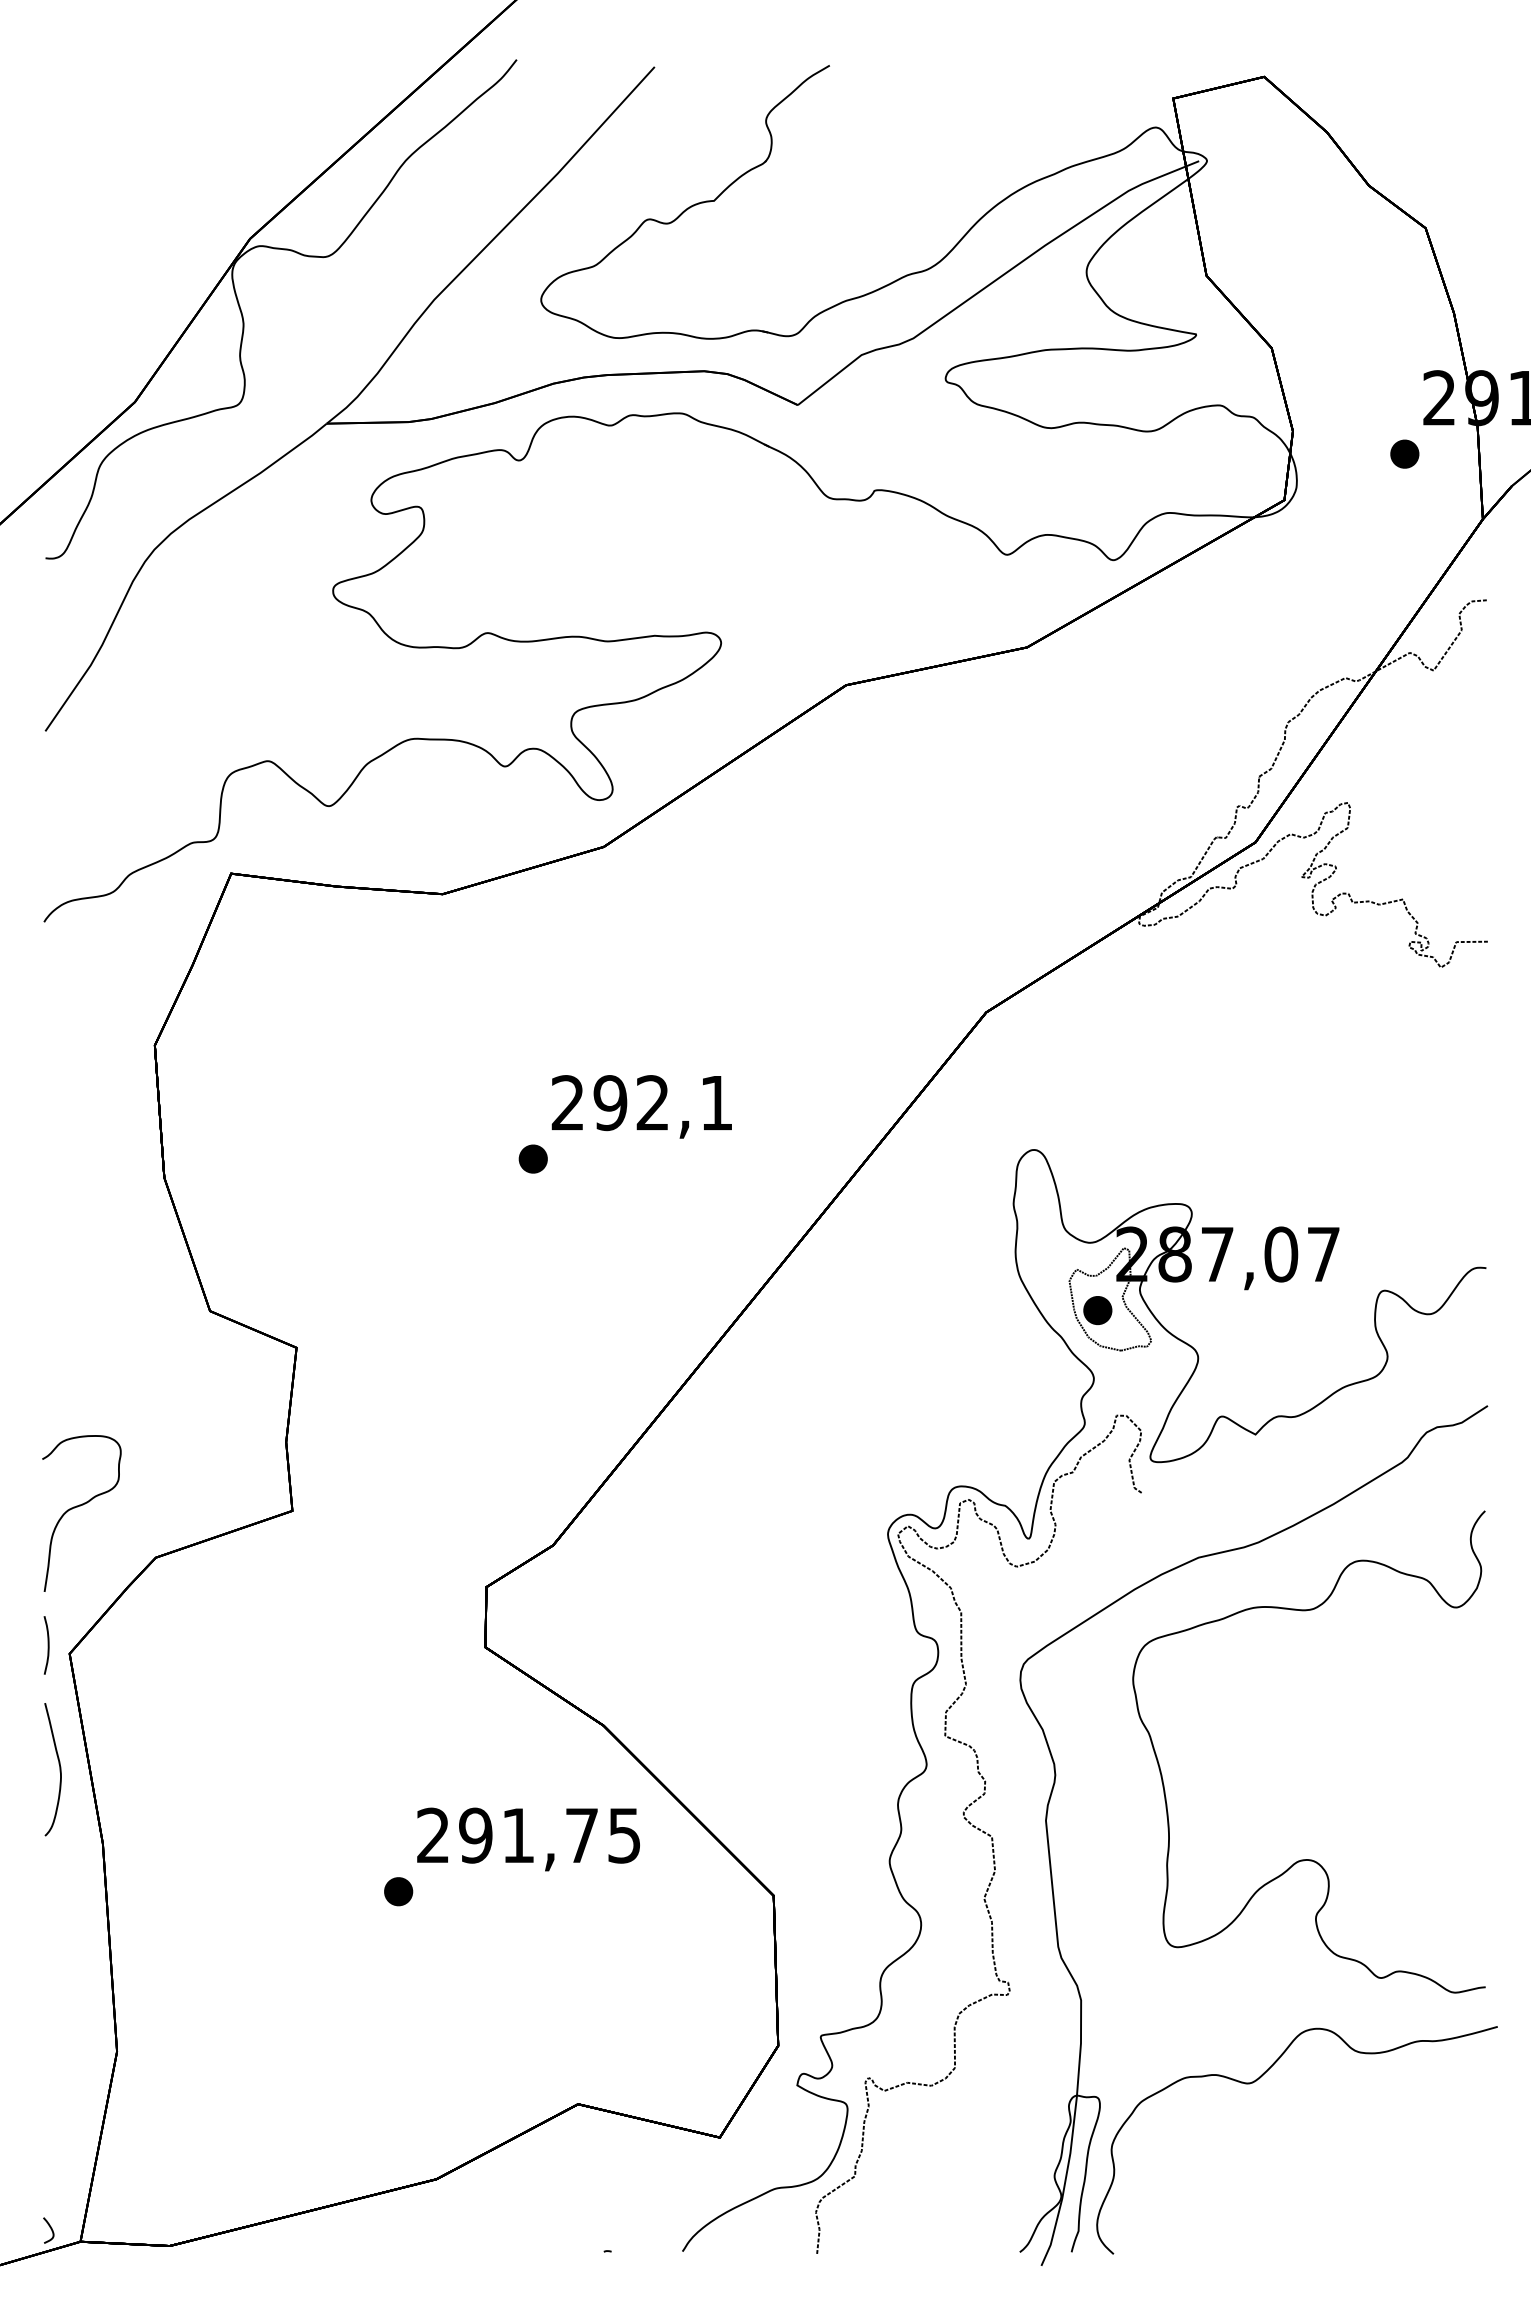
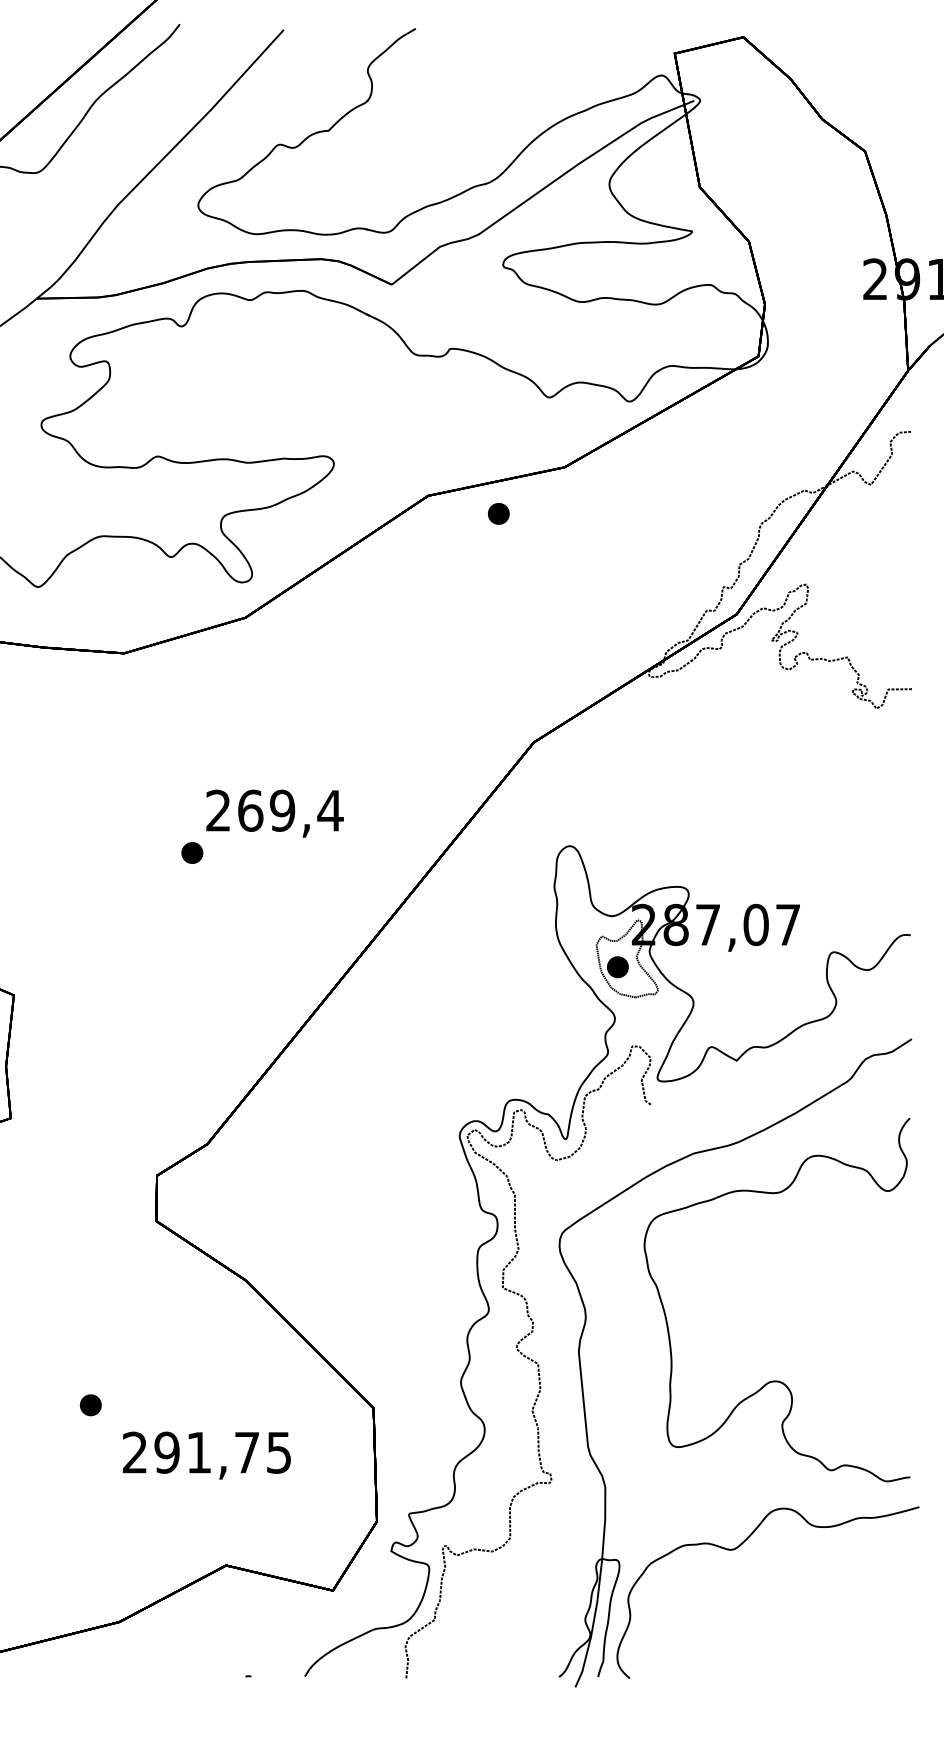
part: (1404, 453) -> (498, 513), moved
text: (663, 1103) -> (290, 811), 292,1 -> 269,4
text: (528, 1839) -> (206, 1455), moved

